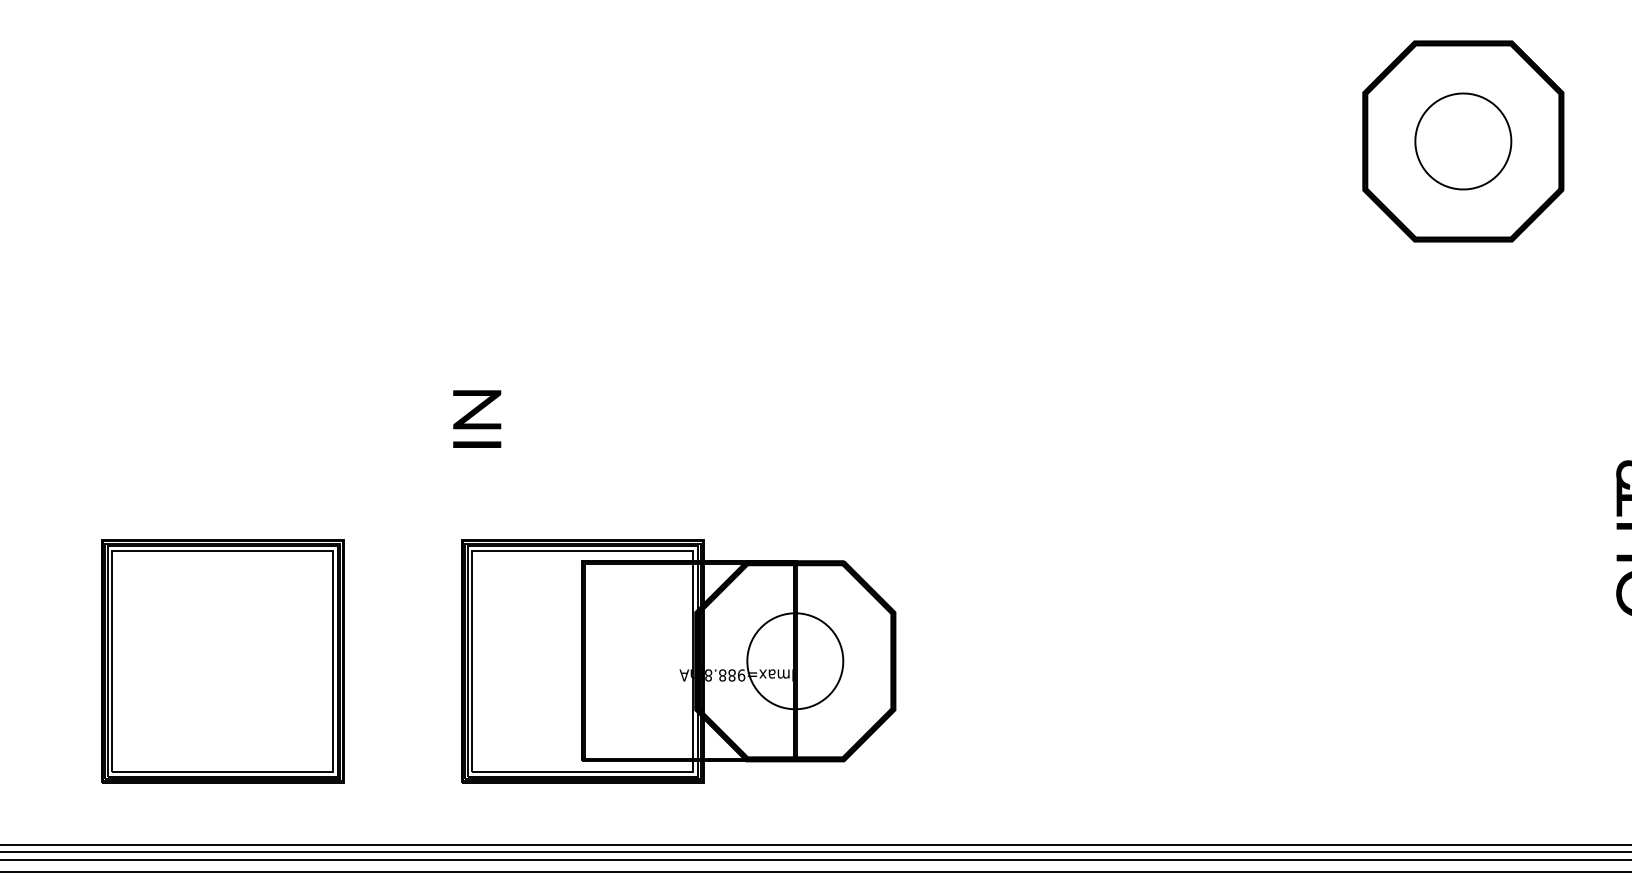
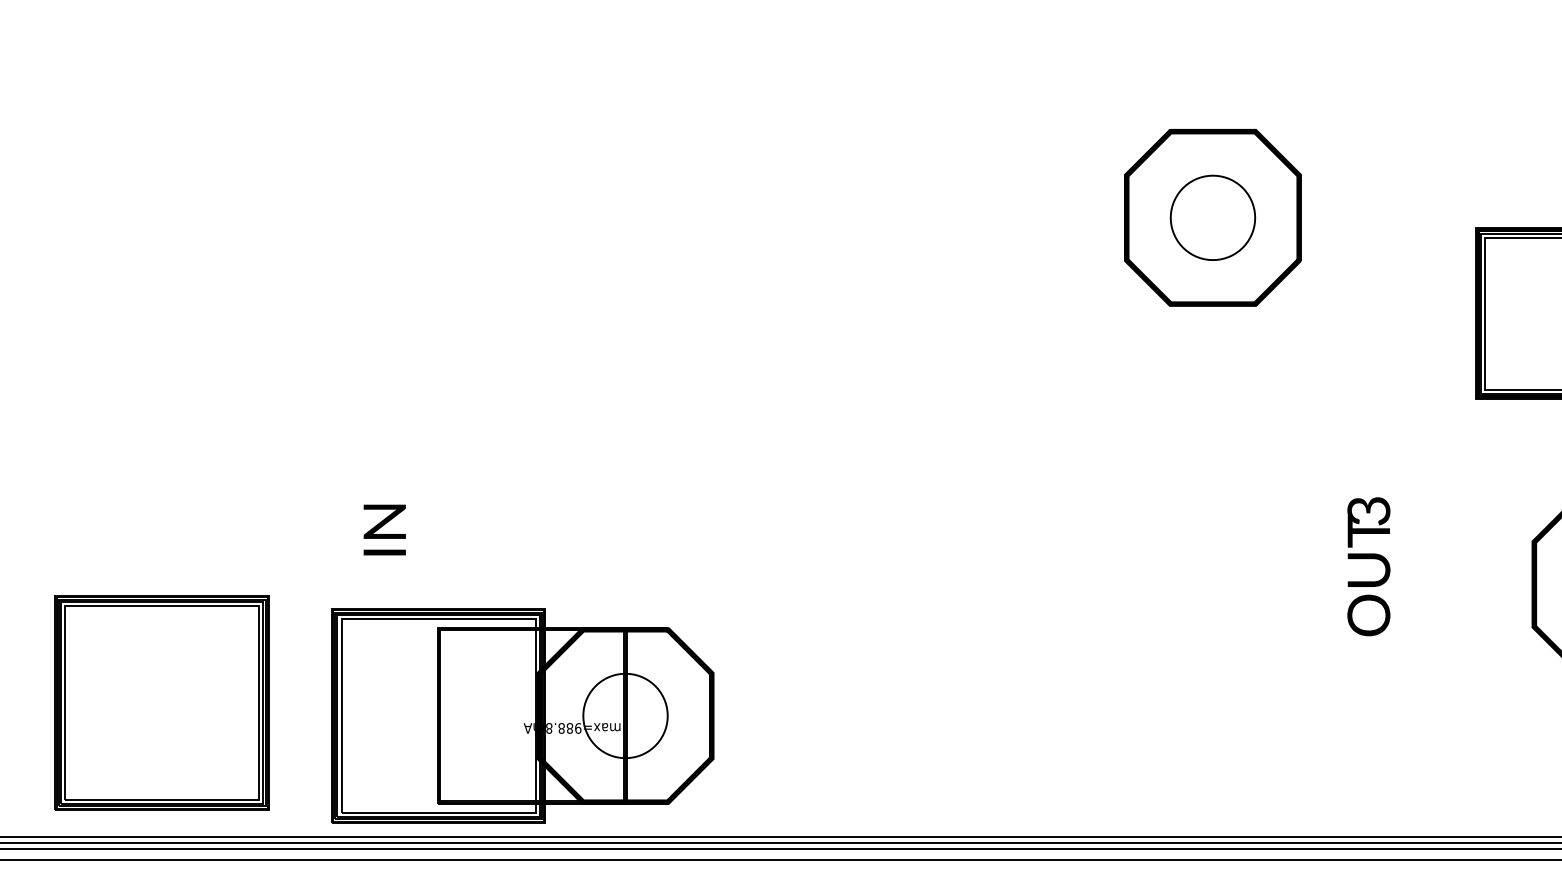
text: (476, 418) -> (384, 529), moved
part: (222, 660) -> (161, 702), moved
part: (678, 660) -> (522, 715), moved

